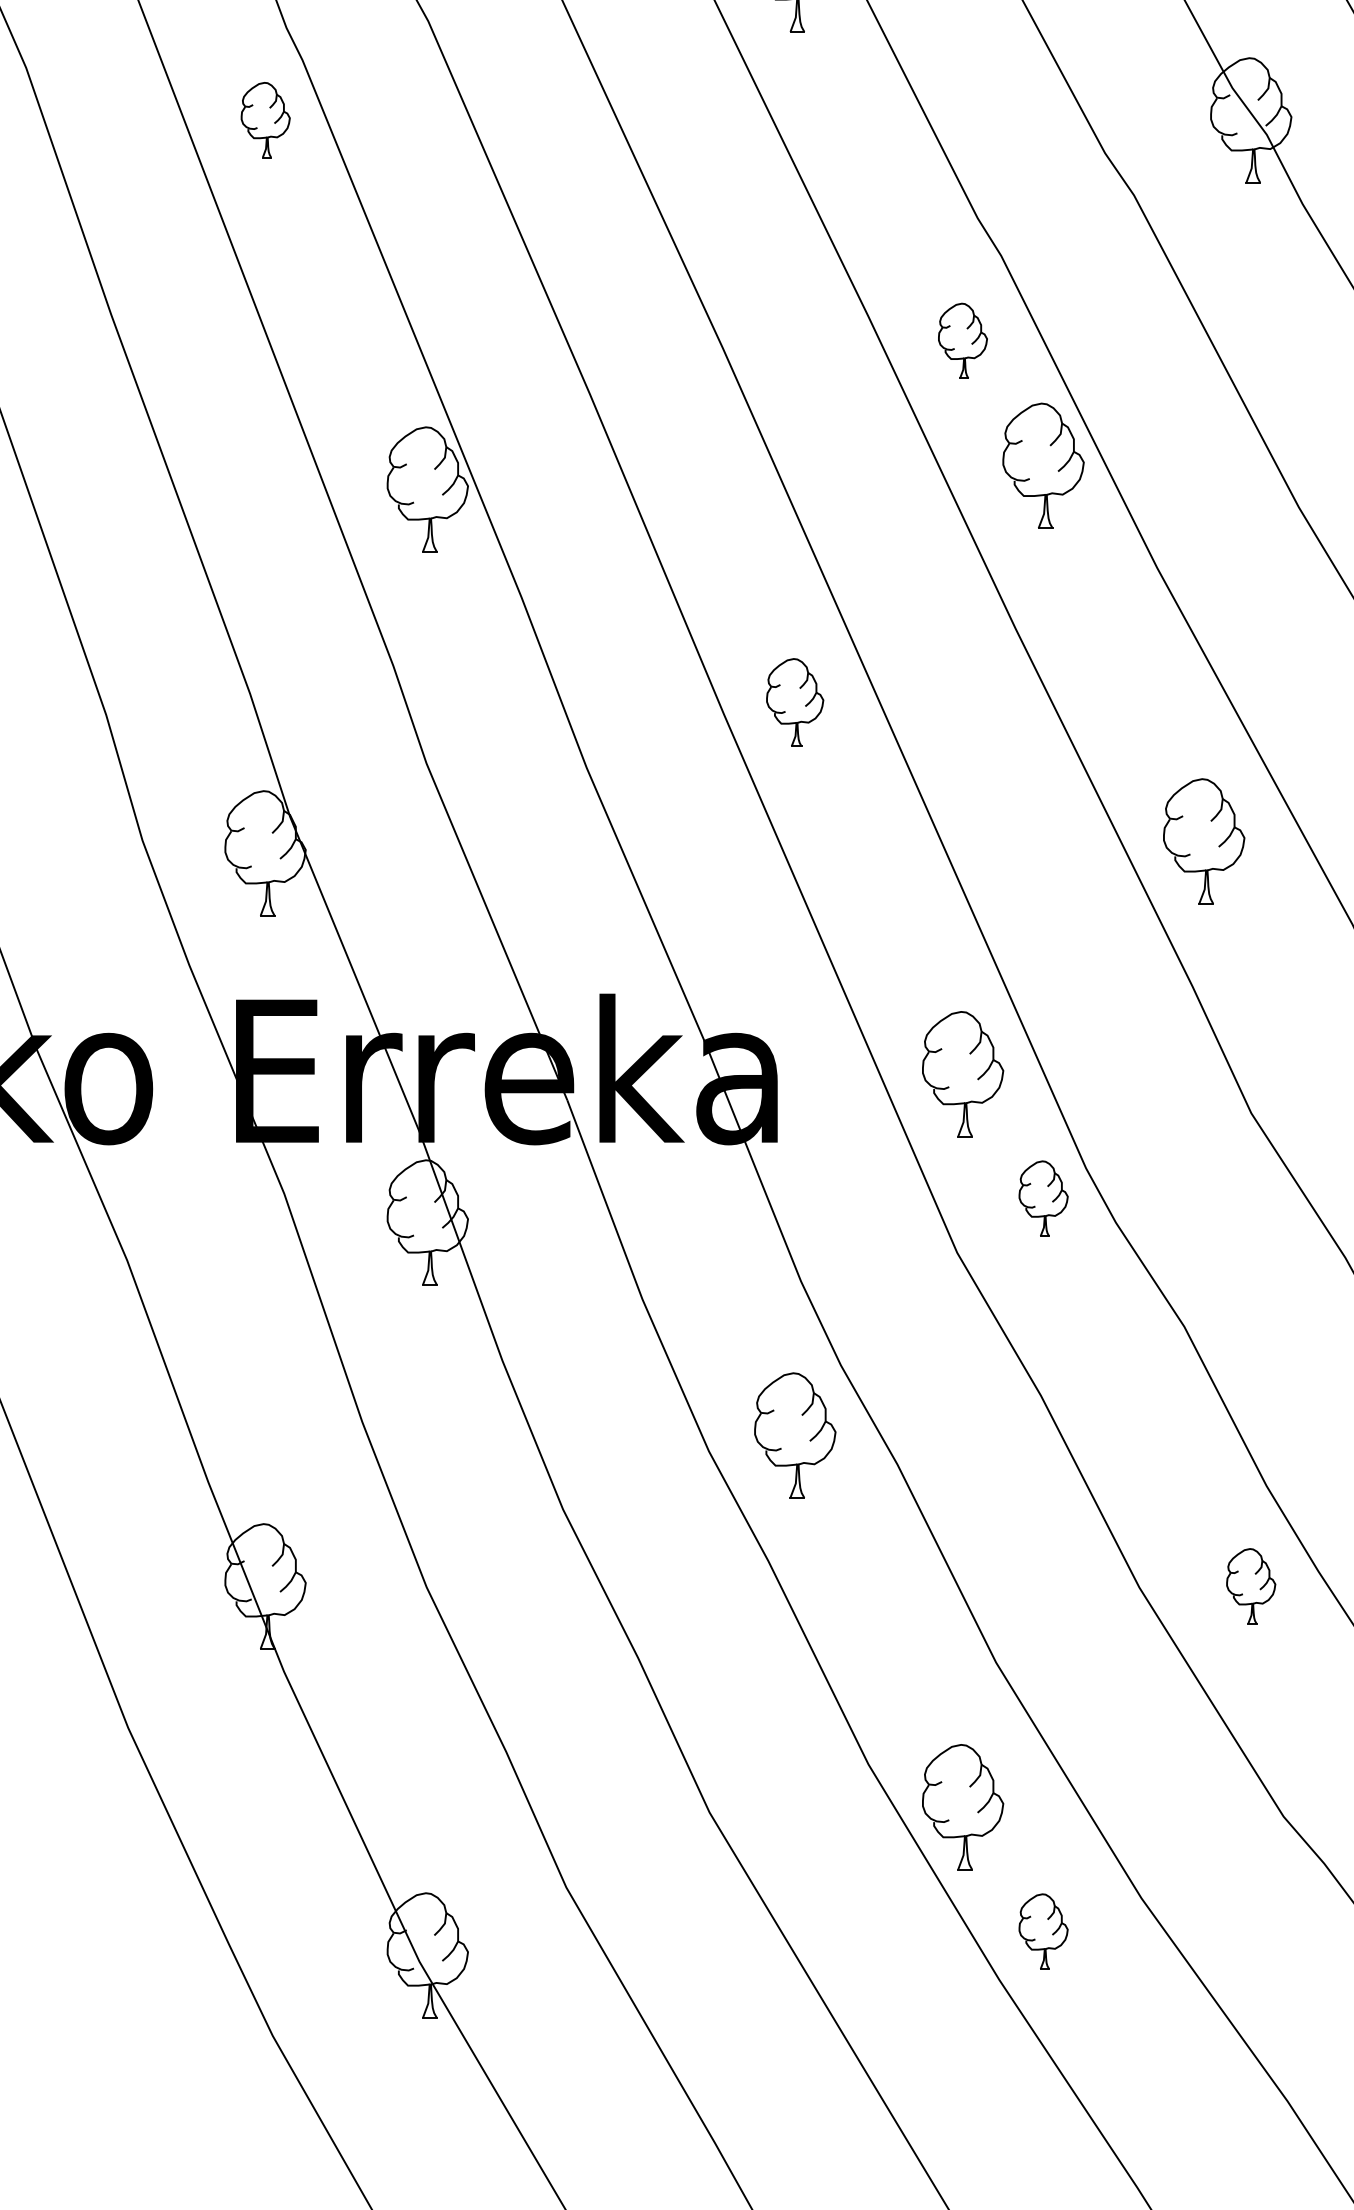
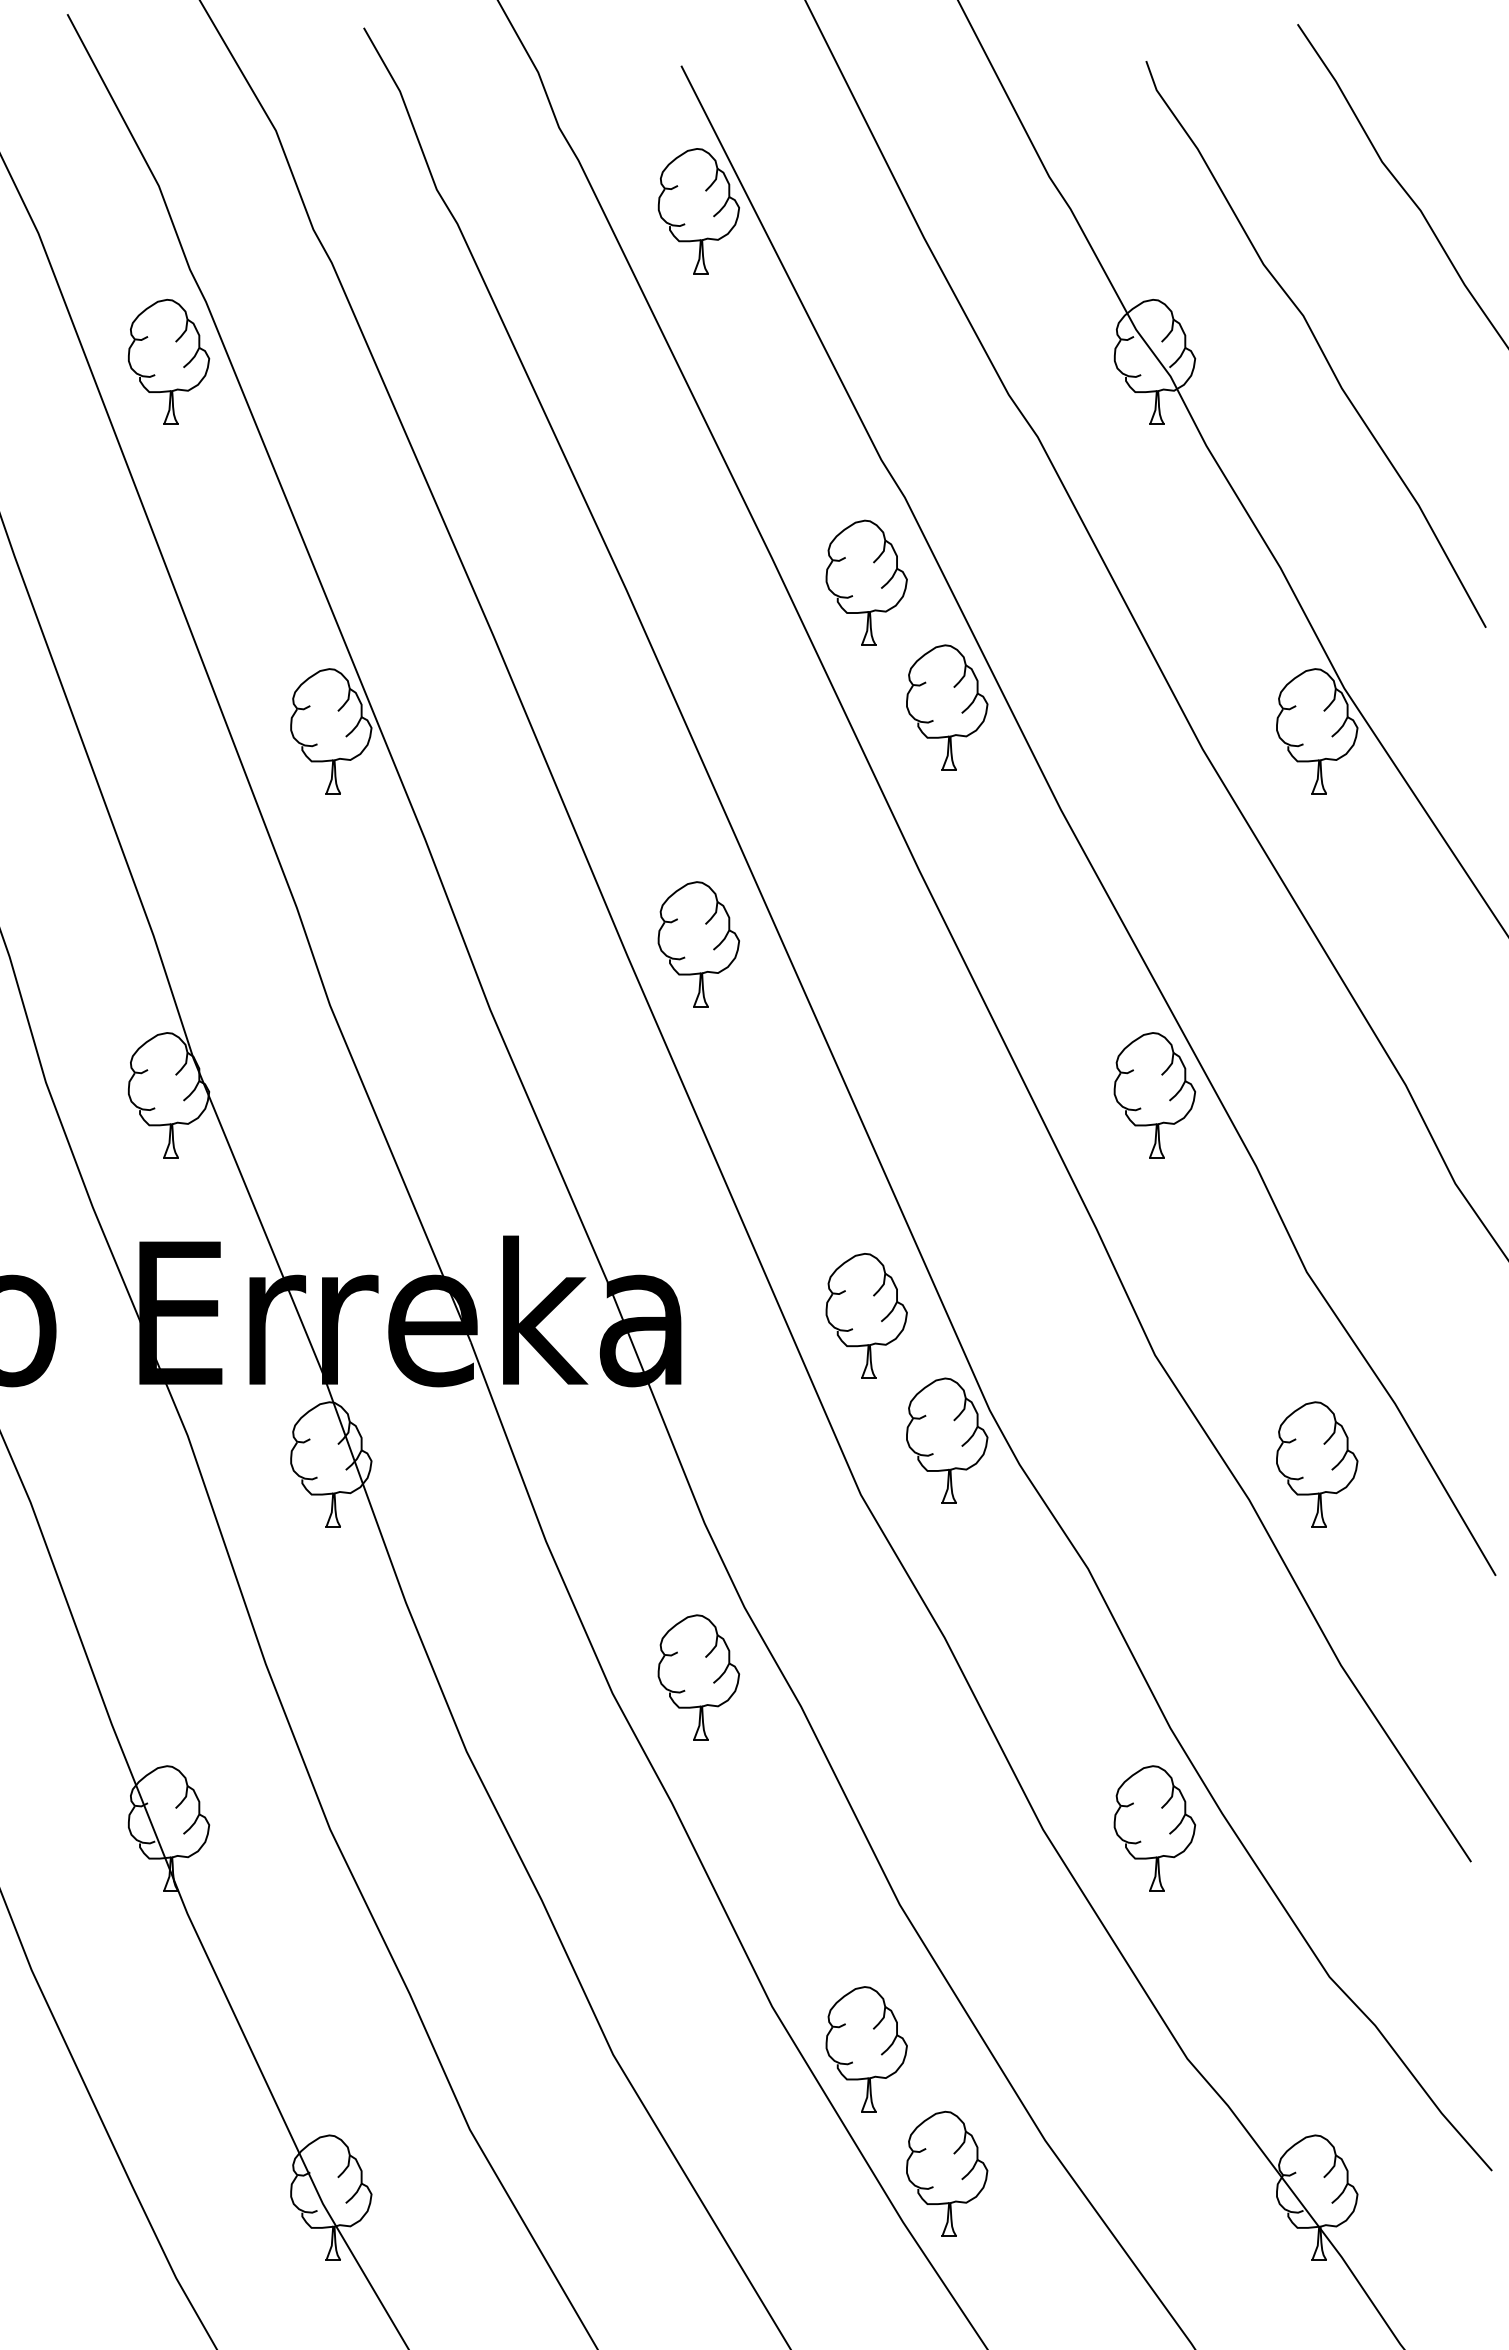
part: (266, 119) -> (169, 361), size x1.67
part: (962, 340) -> (866, 582), size x1.67
part: (794, 702) -> (698, 944), size x1.43
part: (1203, 841) -> (1154, 1095), moved
part: (1043, 1198) -> (947, 1440), size x1.67
part: (1250, 1586) -> (1154, 1828), size x1.67
part: (1043, 1931) -> (947, 2173), size x1.67

